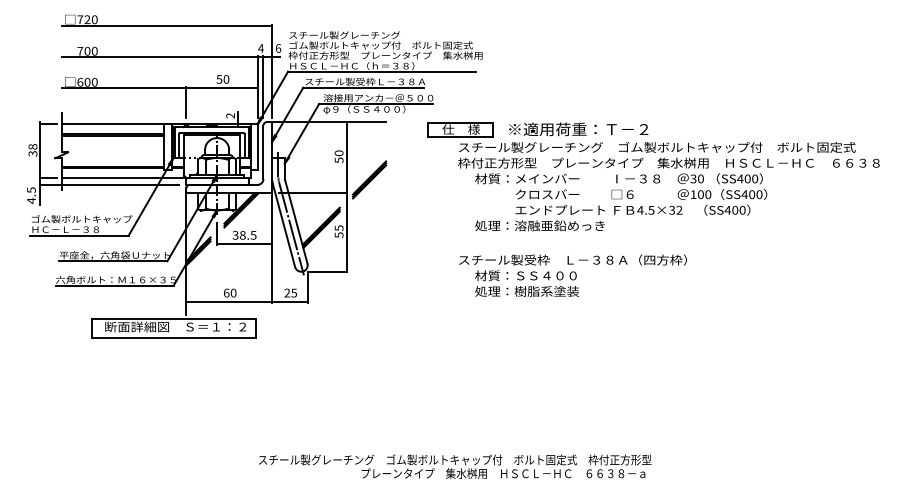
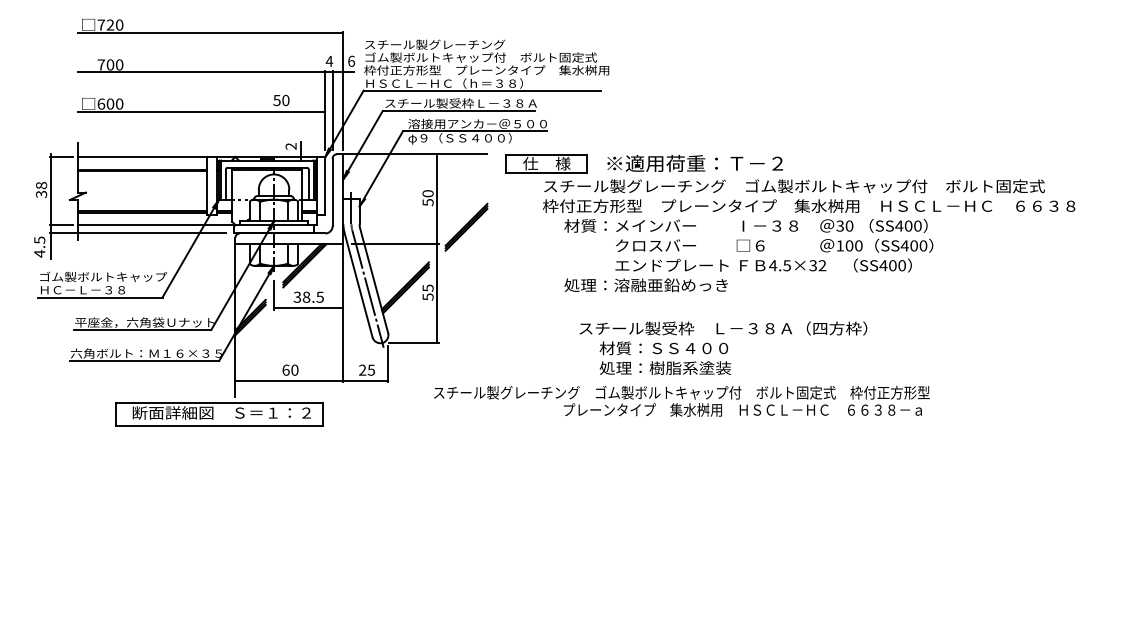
line: (186, 102) -> (235, 129), removed
part: (653, 176) -> (789, 222), moved
text: (455, 466) -> (682, 401), moved

